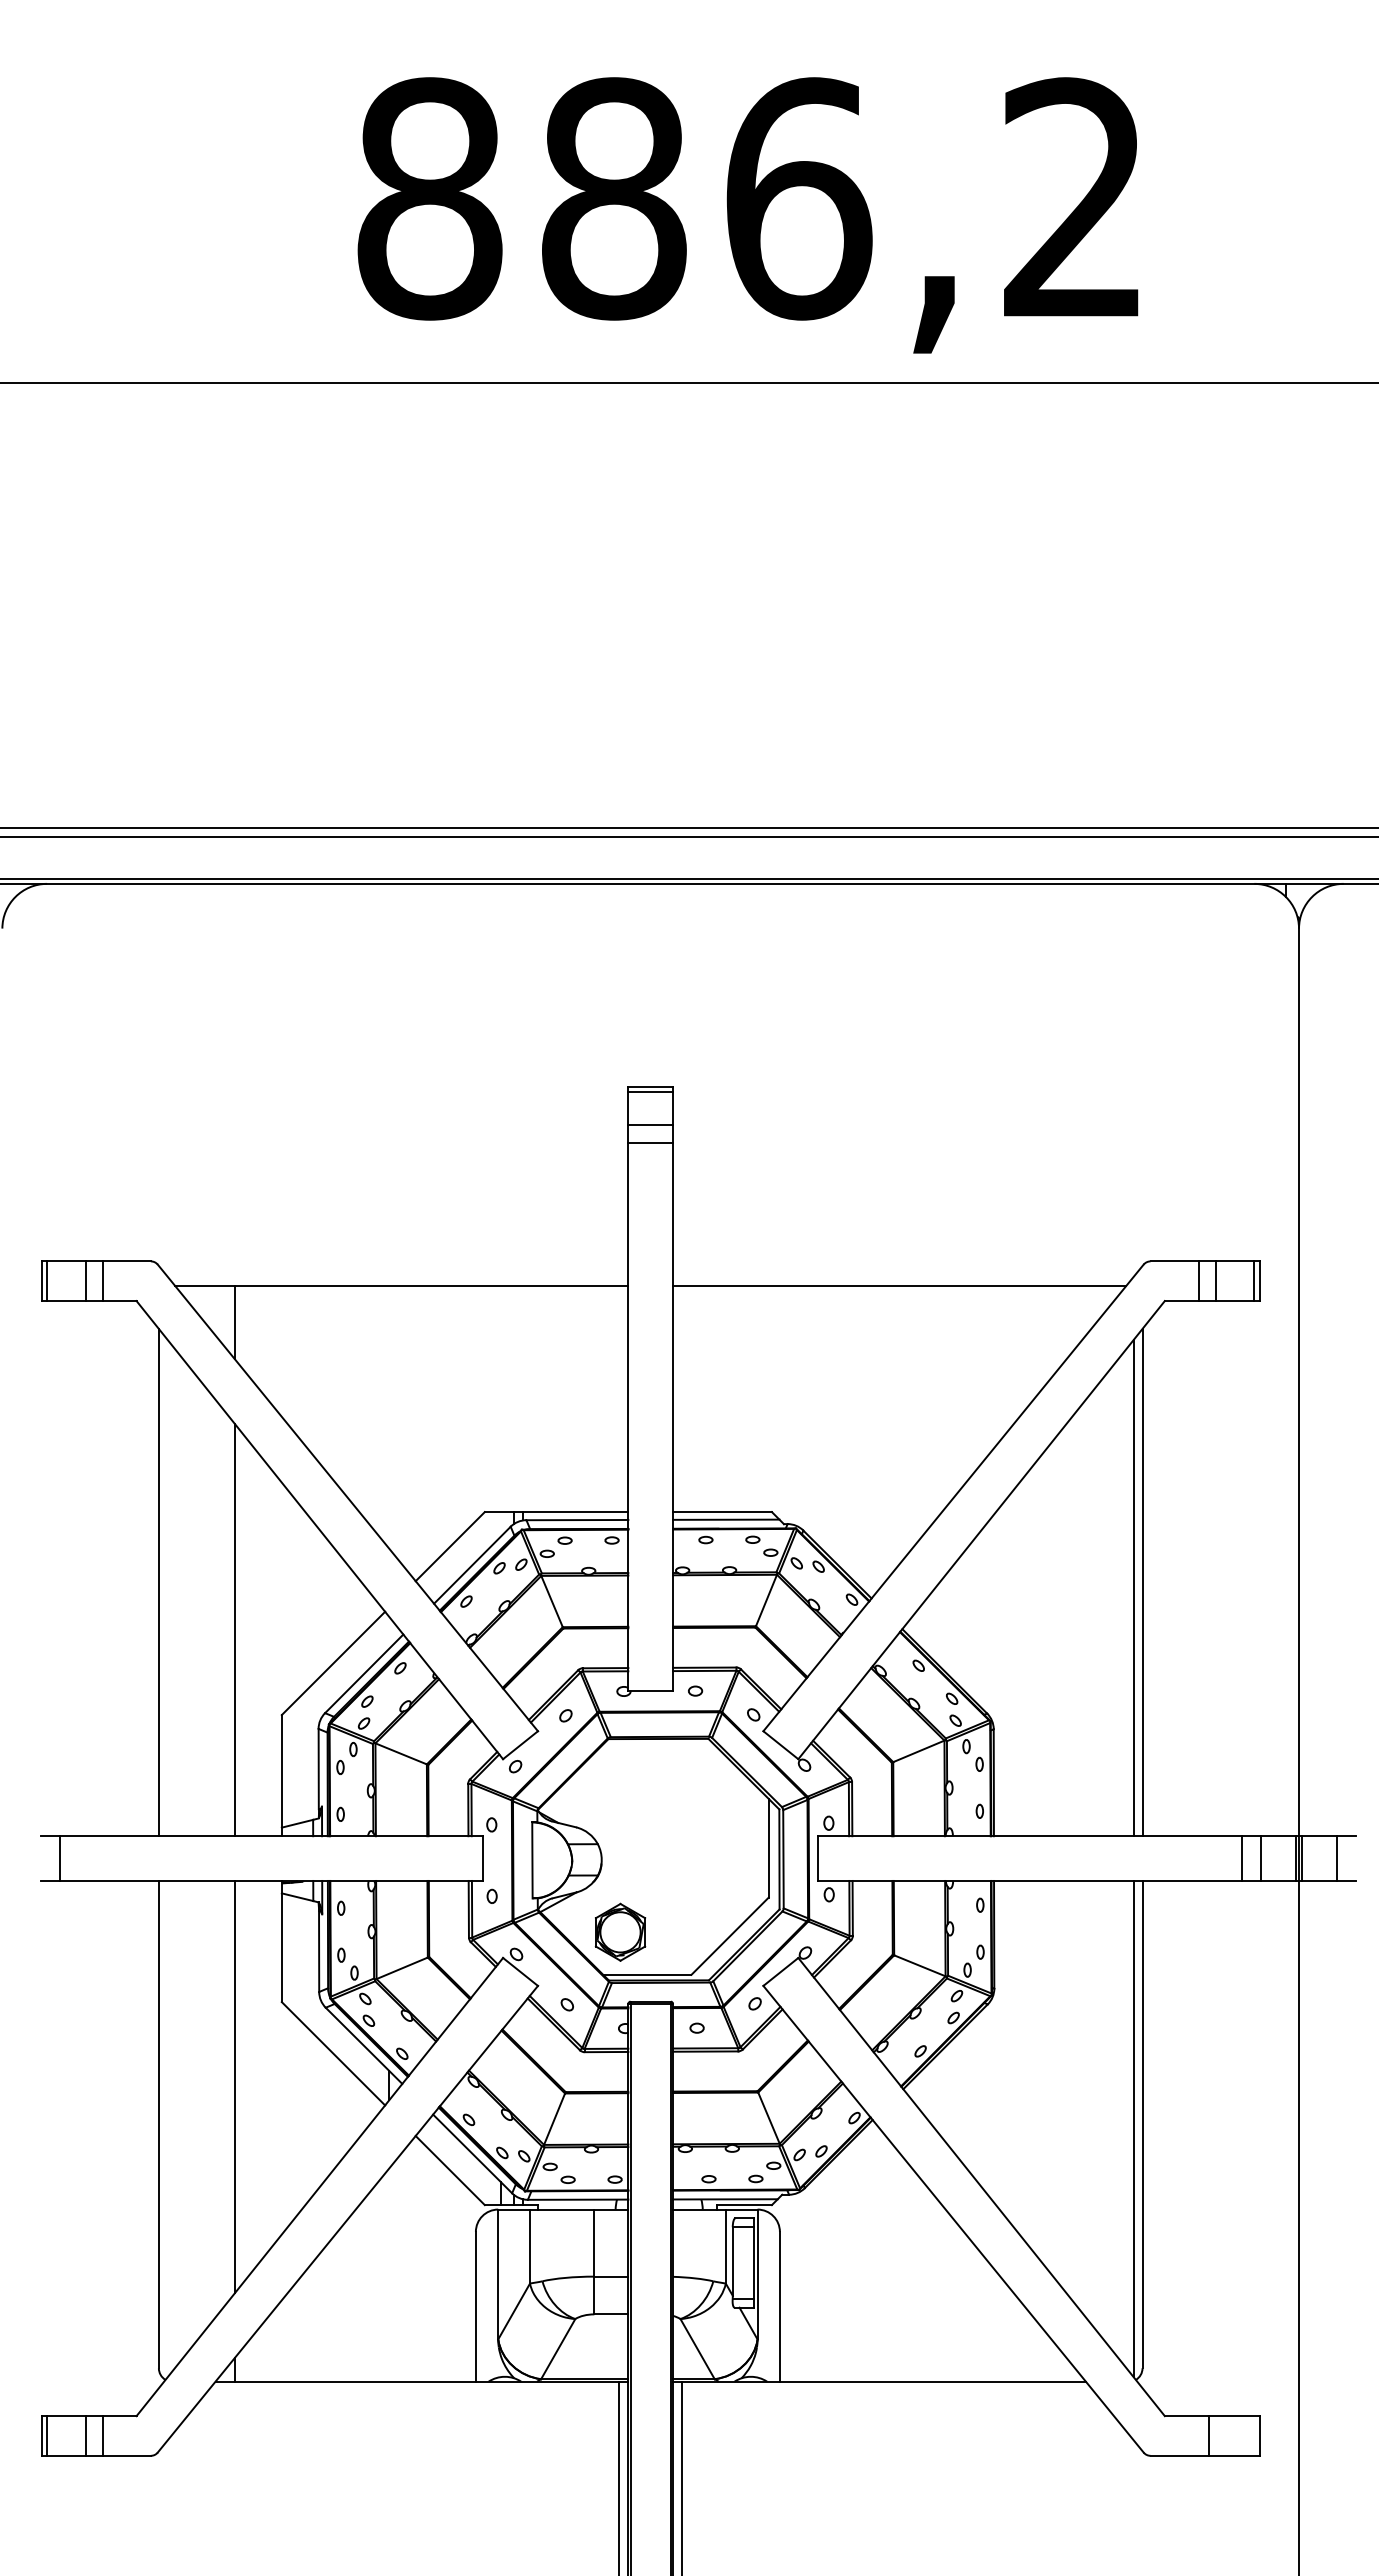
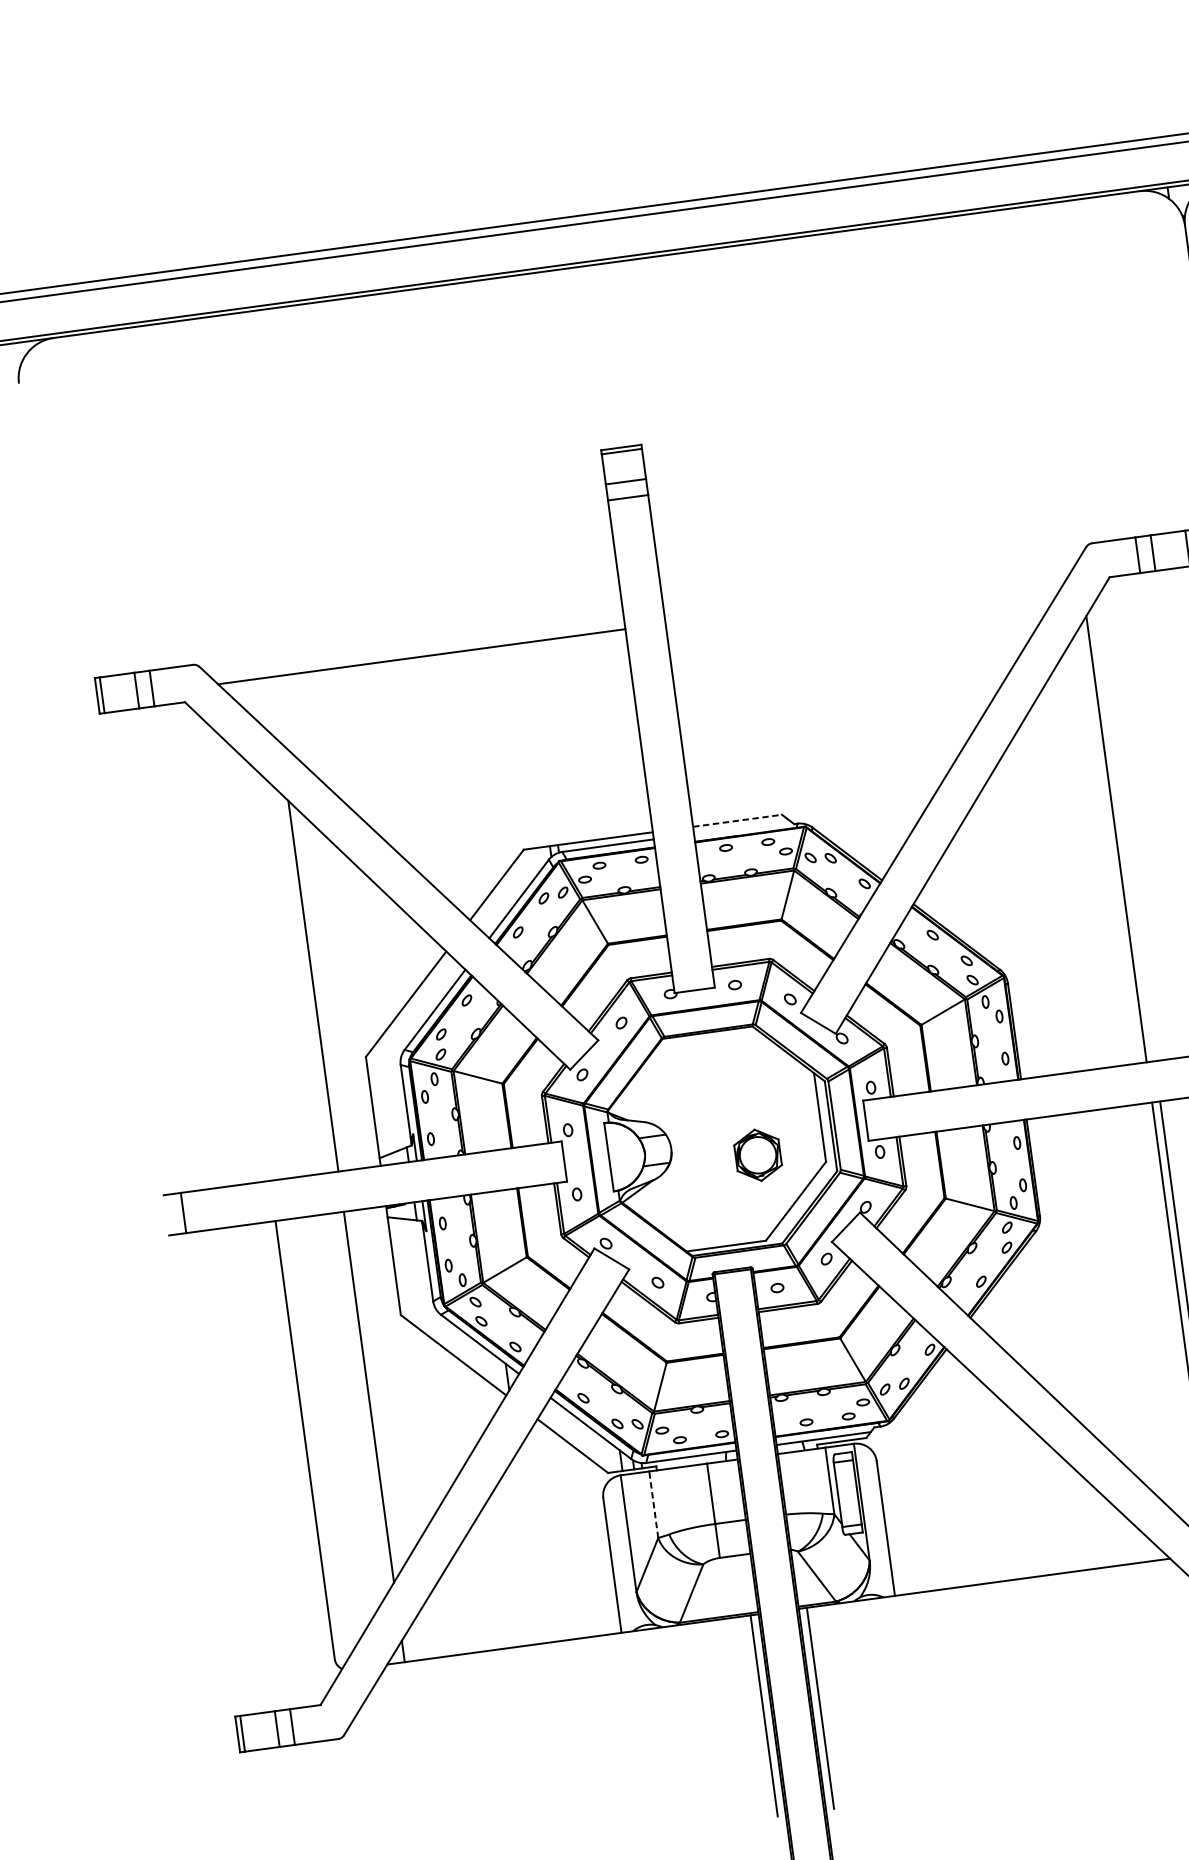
line: (899, 1286) -> (869, 596), removed
line: (234, 1322) -> (275, 709), removed
line: (722, 1512) -> (737, 821), solid -> dashed
line: (726, 1519) -> (742, 826), removed
line: (158, 1582) -> (238, 952), removed
line: (1142, 1582) -> (1123, 833), removed
part: (620, 1931) -> (757, 1154), moved
line: (530, 2246) -> (654, 1504), solid -> dashed

